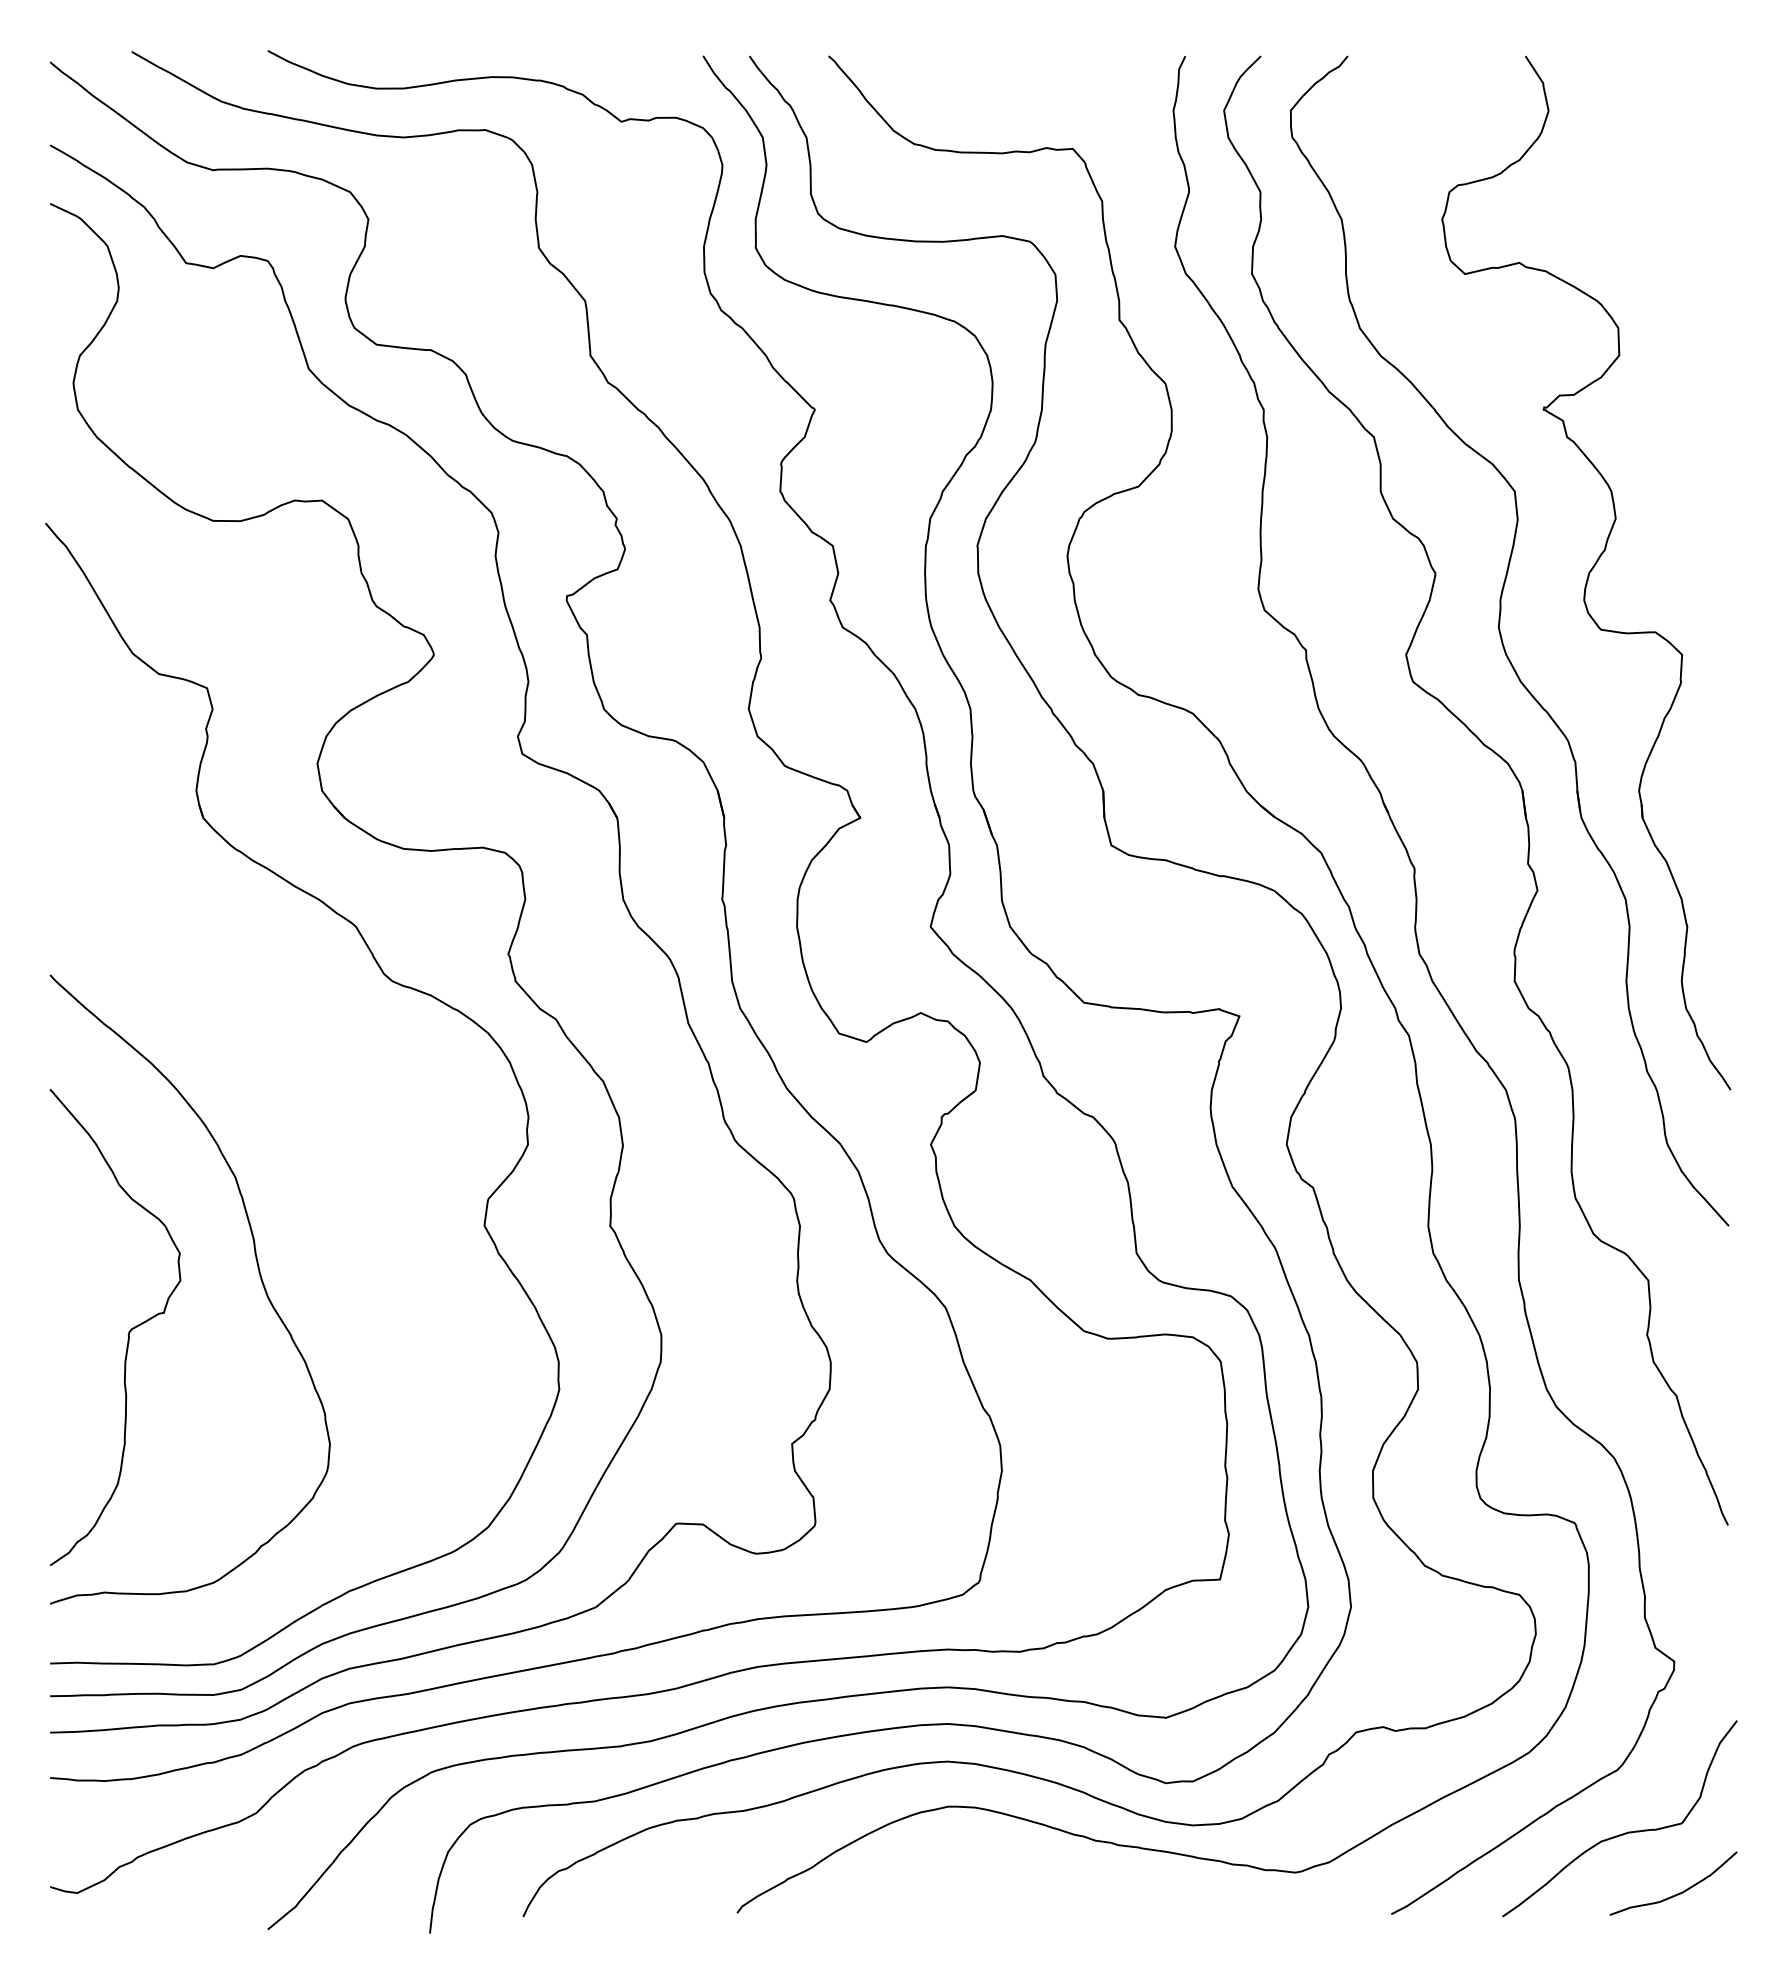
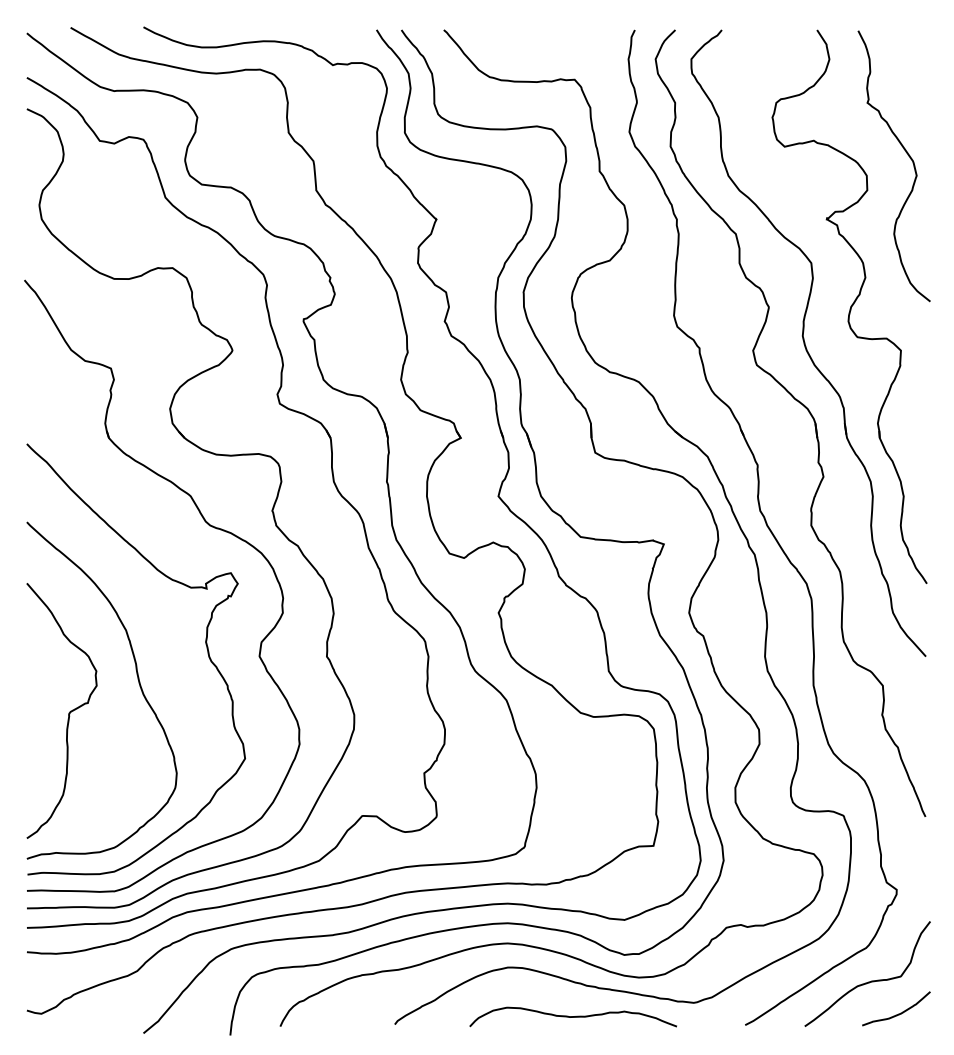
curve: (1694, 290) -> (907, 155), added
curve: (383, 1203) -> (205, 644), added
curve: (1068, 1898) -> (572, 1016), added

